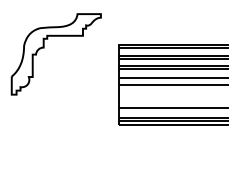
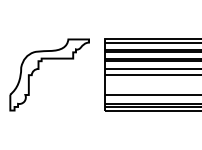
part: (44, 48) -> (39, 69), moved

